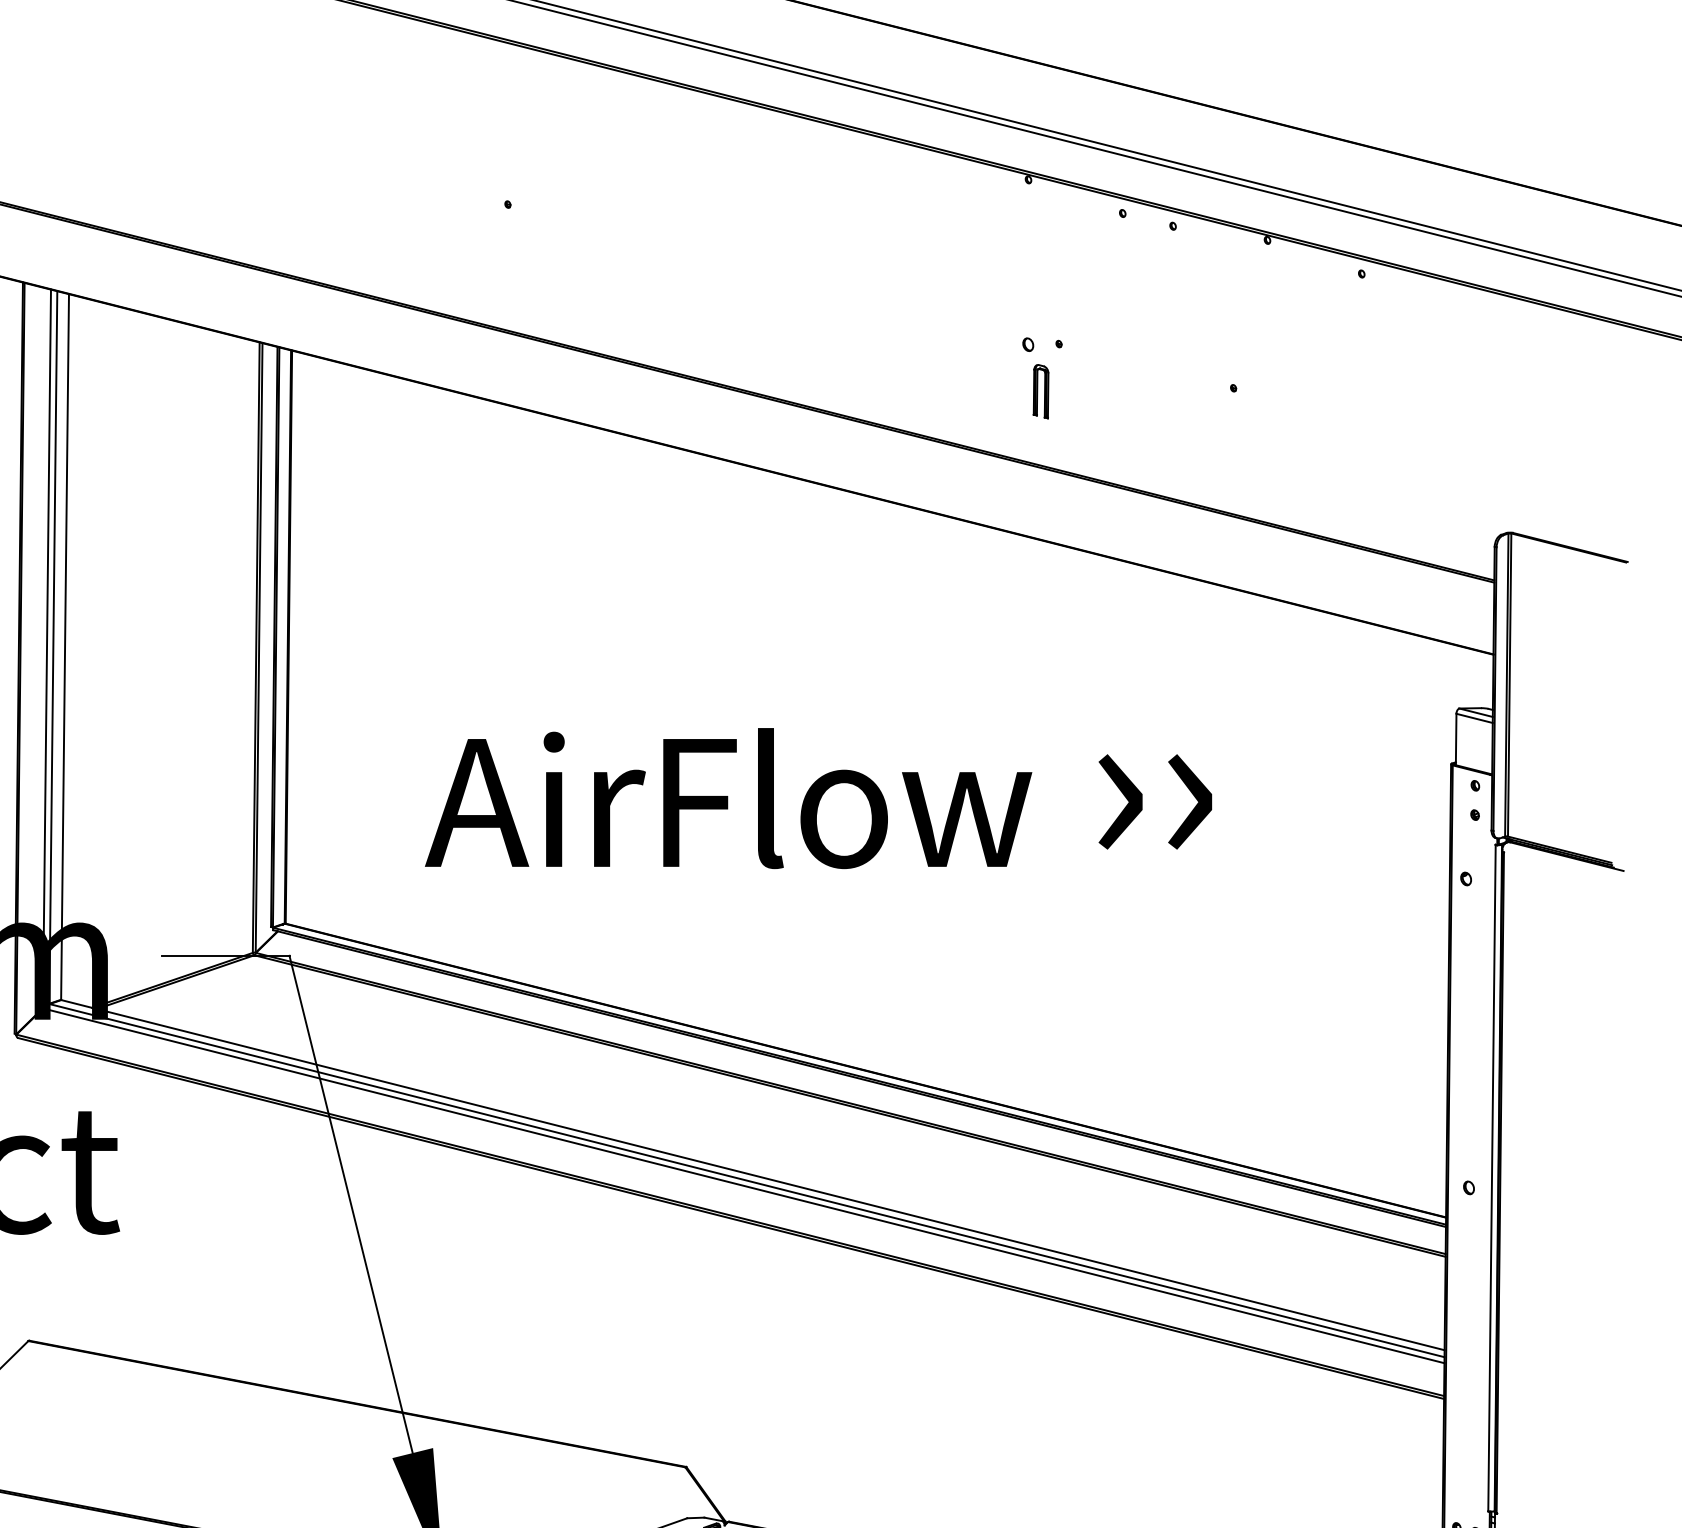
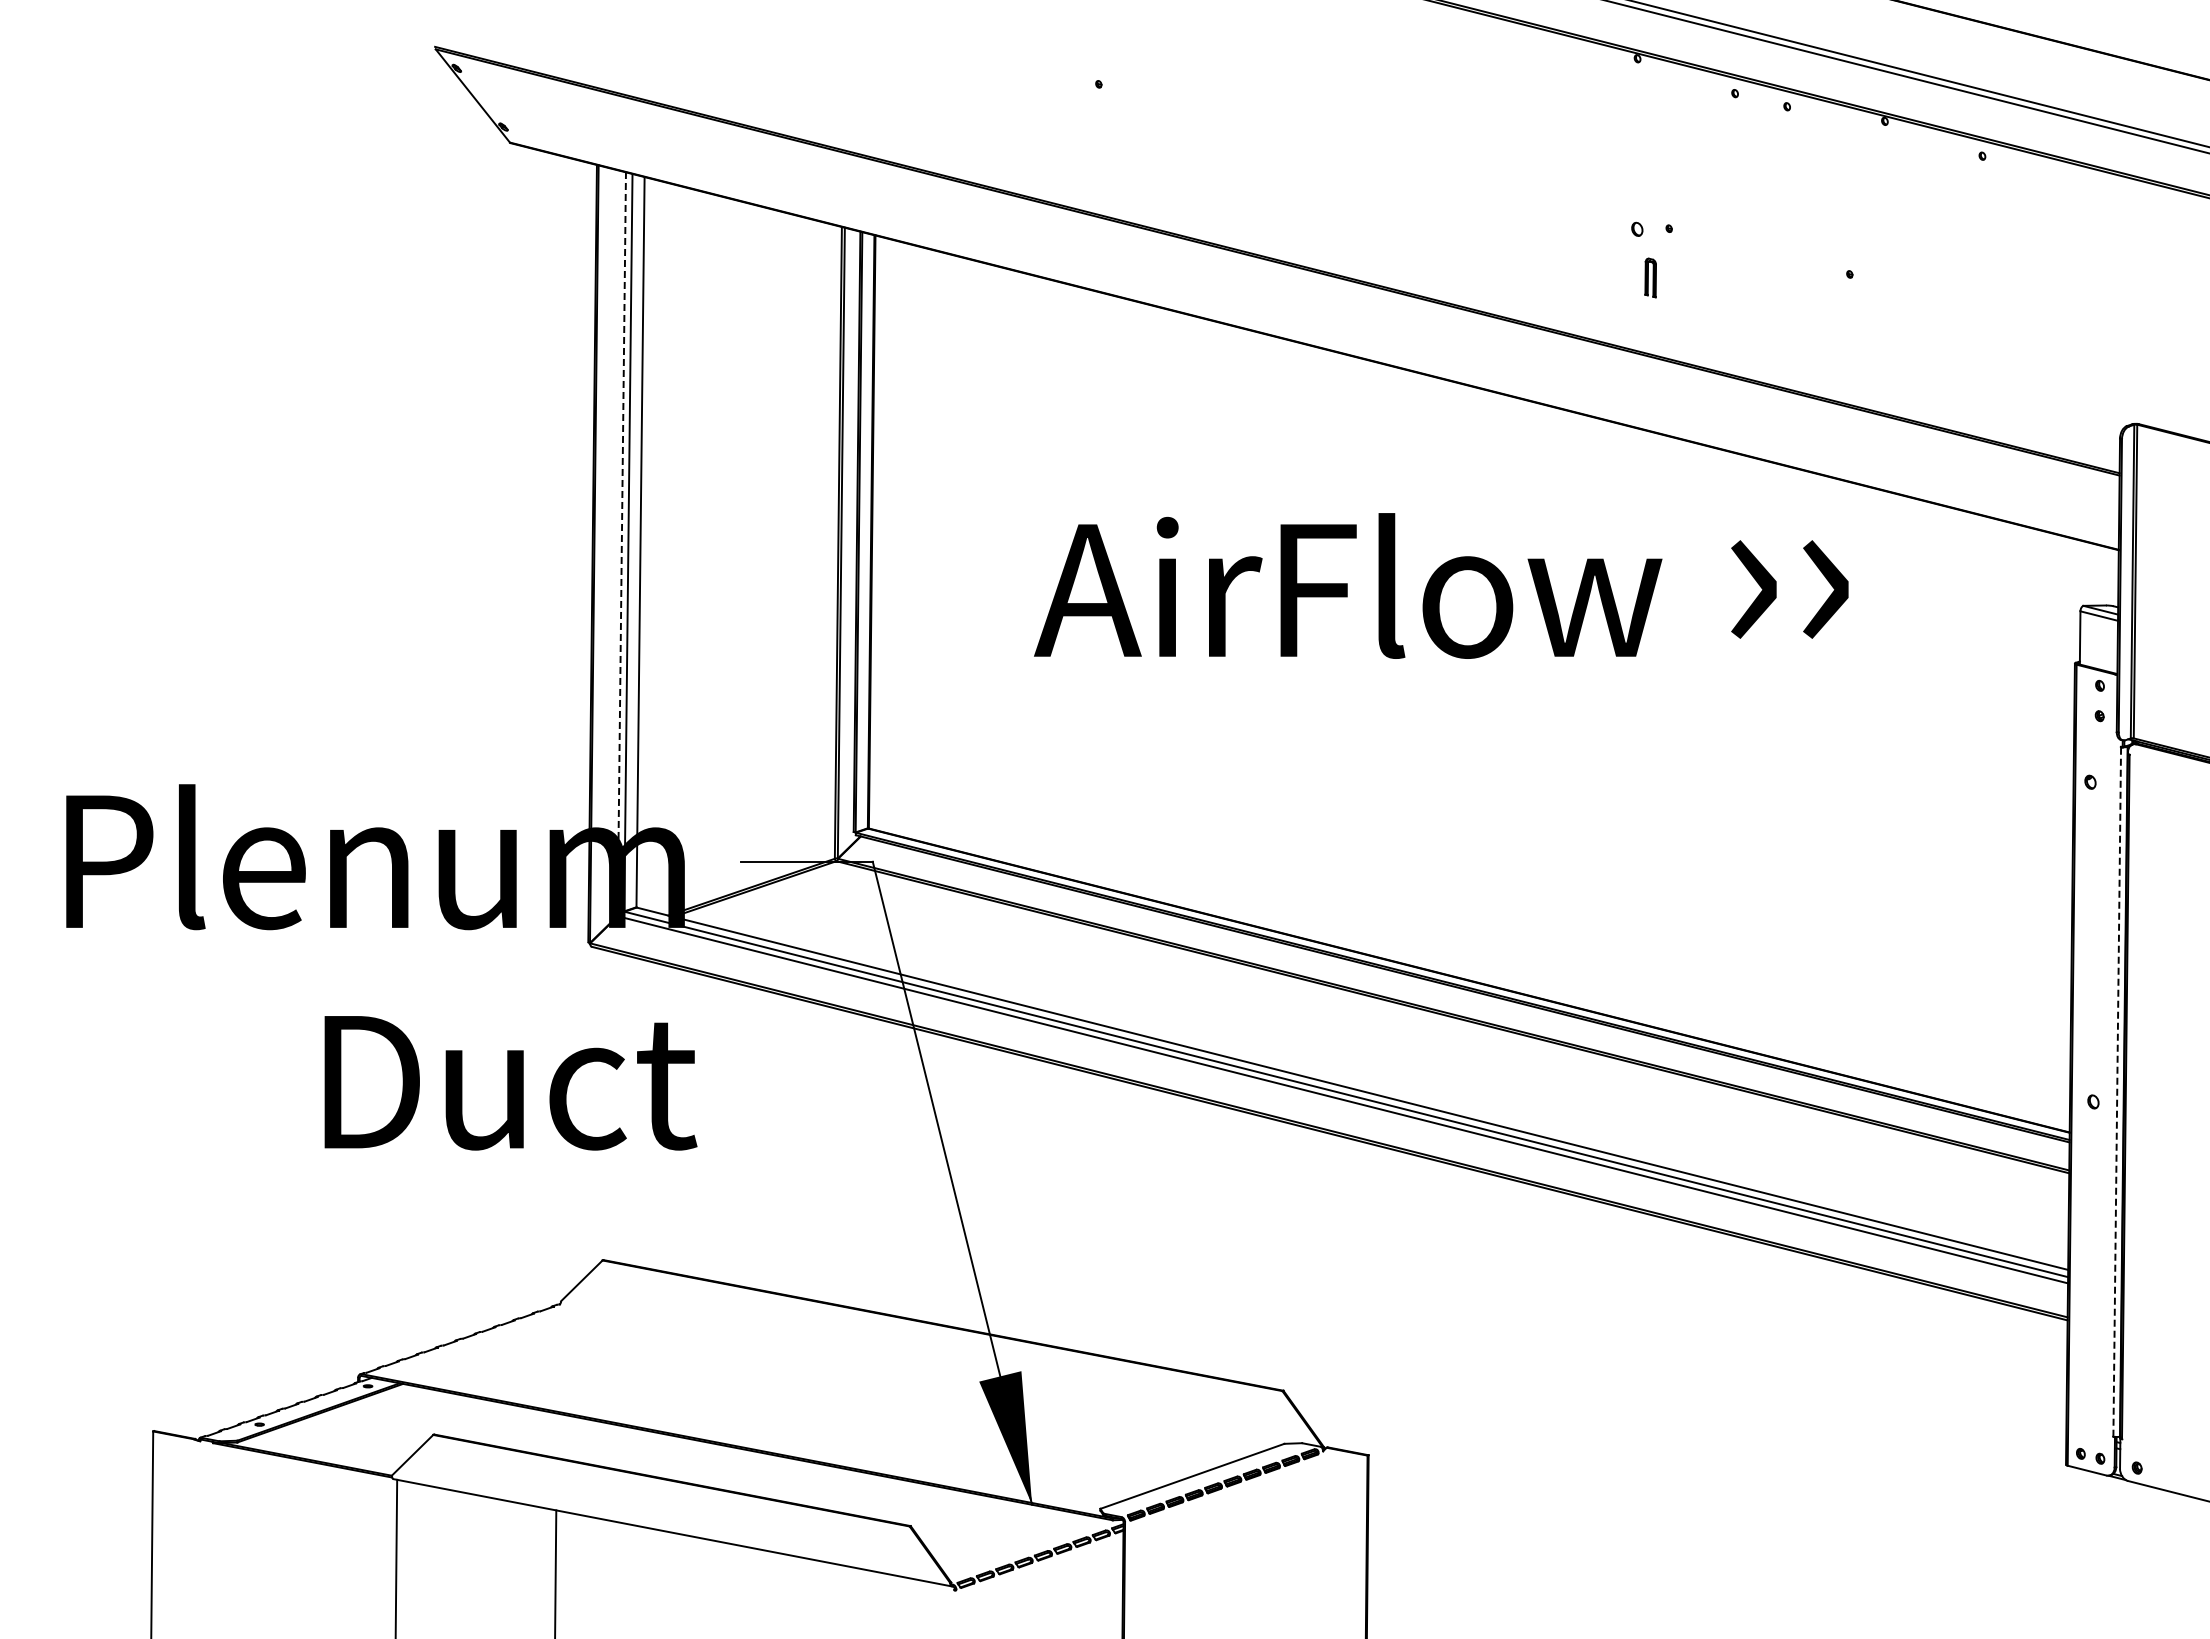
part: (1040, 391) -> (1650, 277), size x0.7
line: (46, 649) -> (621, 544), solid -> dashed
text: (818, 798) -> (1441, 585), moved
line: (1492, 1177) -> (2117, 1091), solid -> dashed

